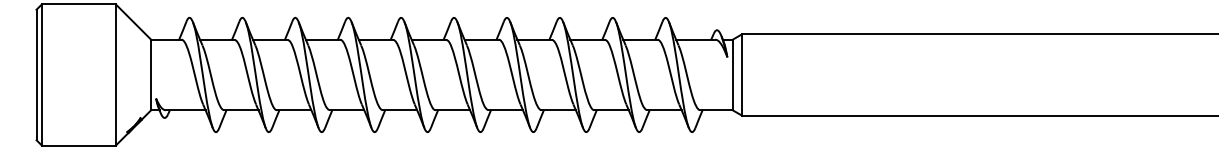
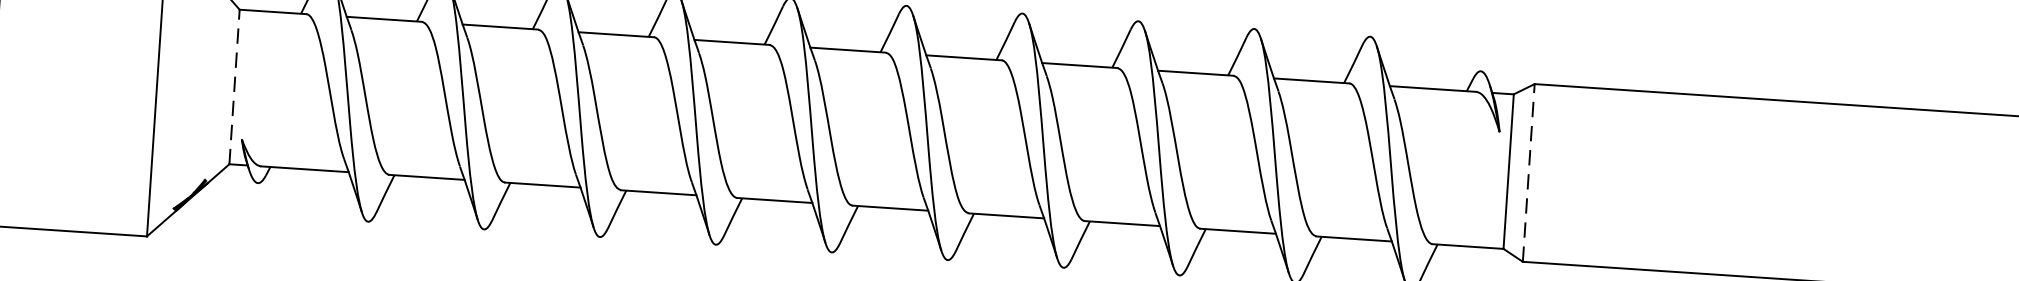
line: (151, 74) -> (235, 85), solid -> dashed
line: (741, 75) -> (1527, 174), solid -> dashed

